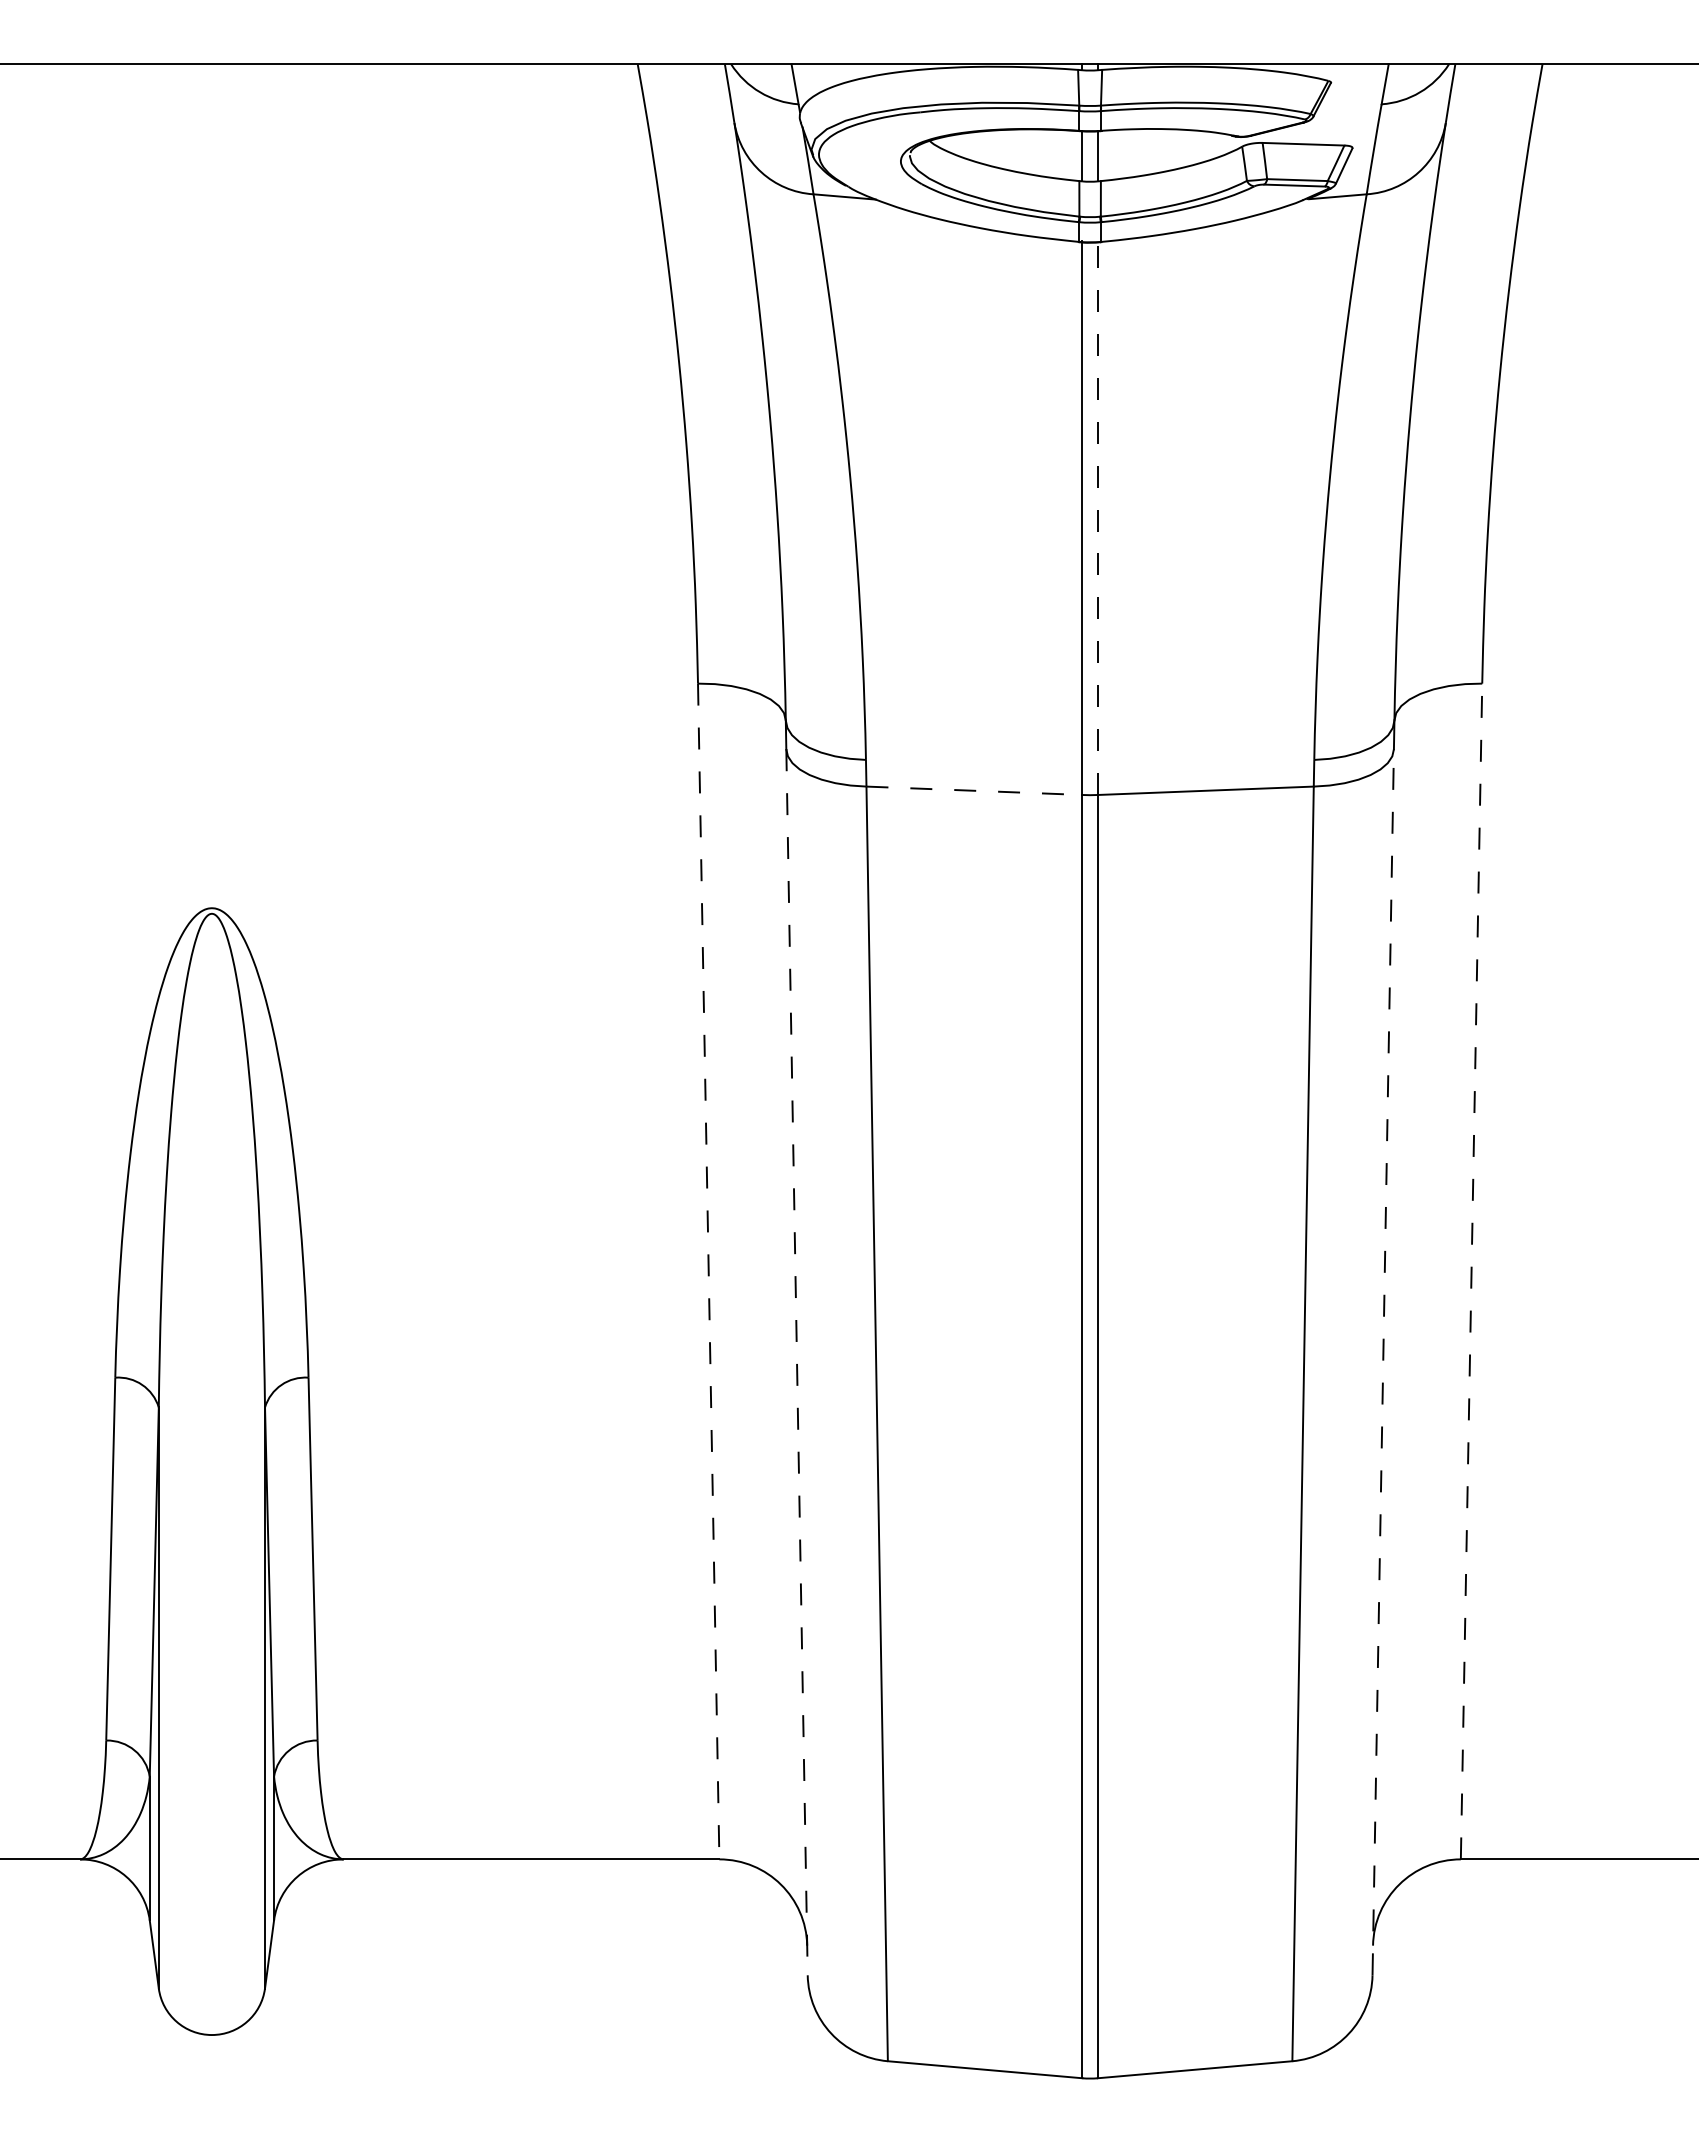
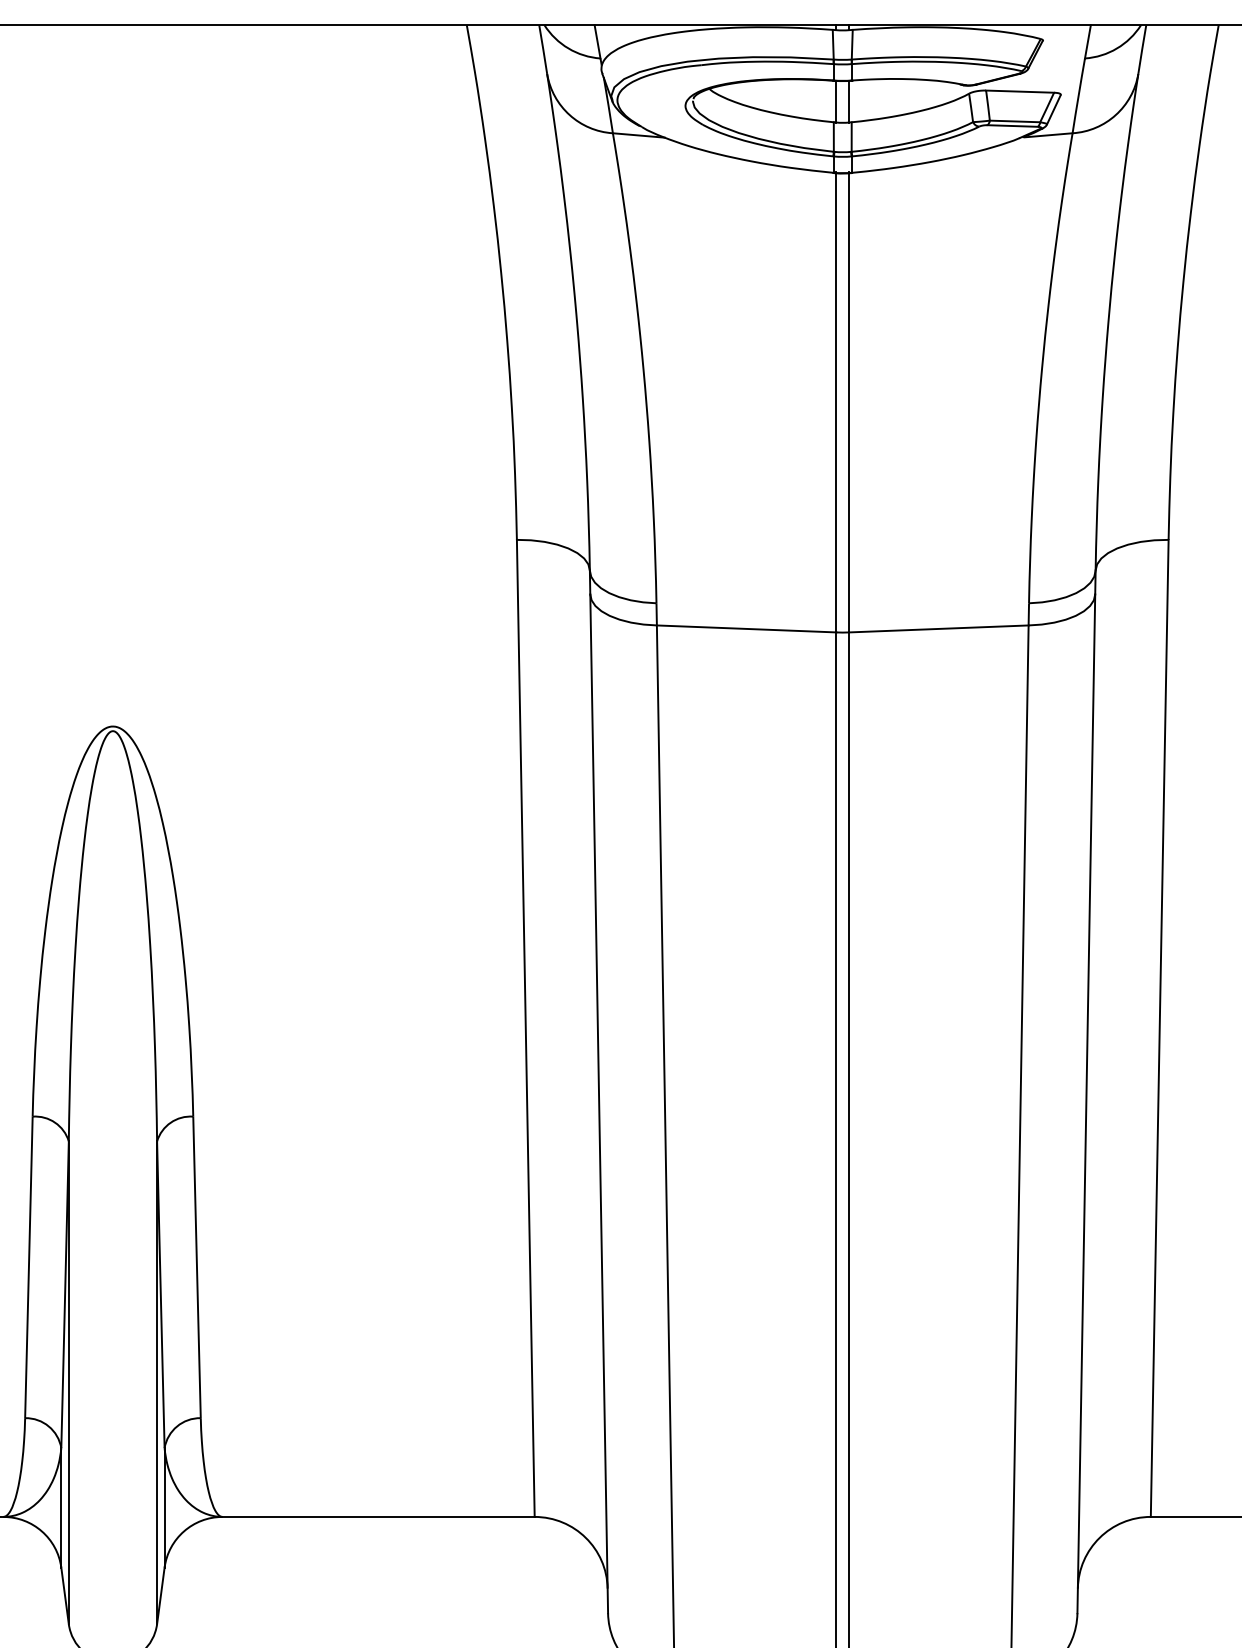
line: (1097, 517) -> (848, 401), dashed -> solid
line: (974, 790) -> (746, 628), dashed -> solid
line: (708, 1271) -> (525, 1028), dashed -> solid
line: (1471, 1271) -> (1159, 1028), dashed -> solid
line: (1383, 1361) -> (1086, 1103), dashed -> solid
line: (797, 1362) -> (599, 1104), dashed -> solid

